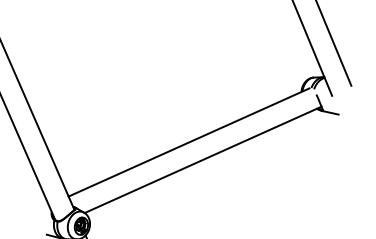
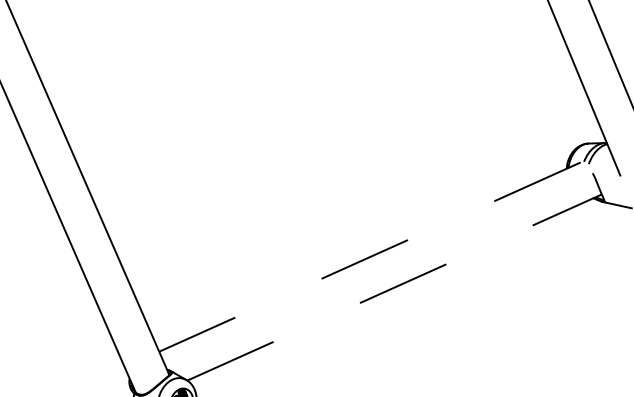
line: (189, 142) -> (370, 257), solid -> dashed
line: (203, 159) -> (395, 286), solid -> dashed

